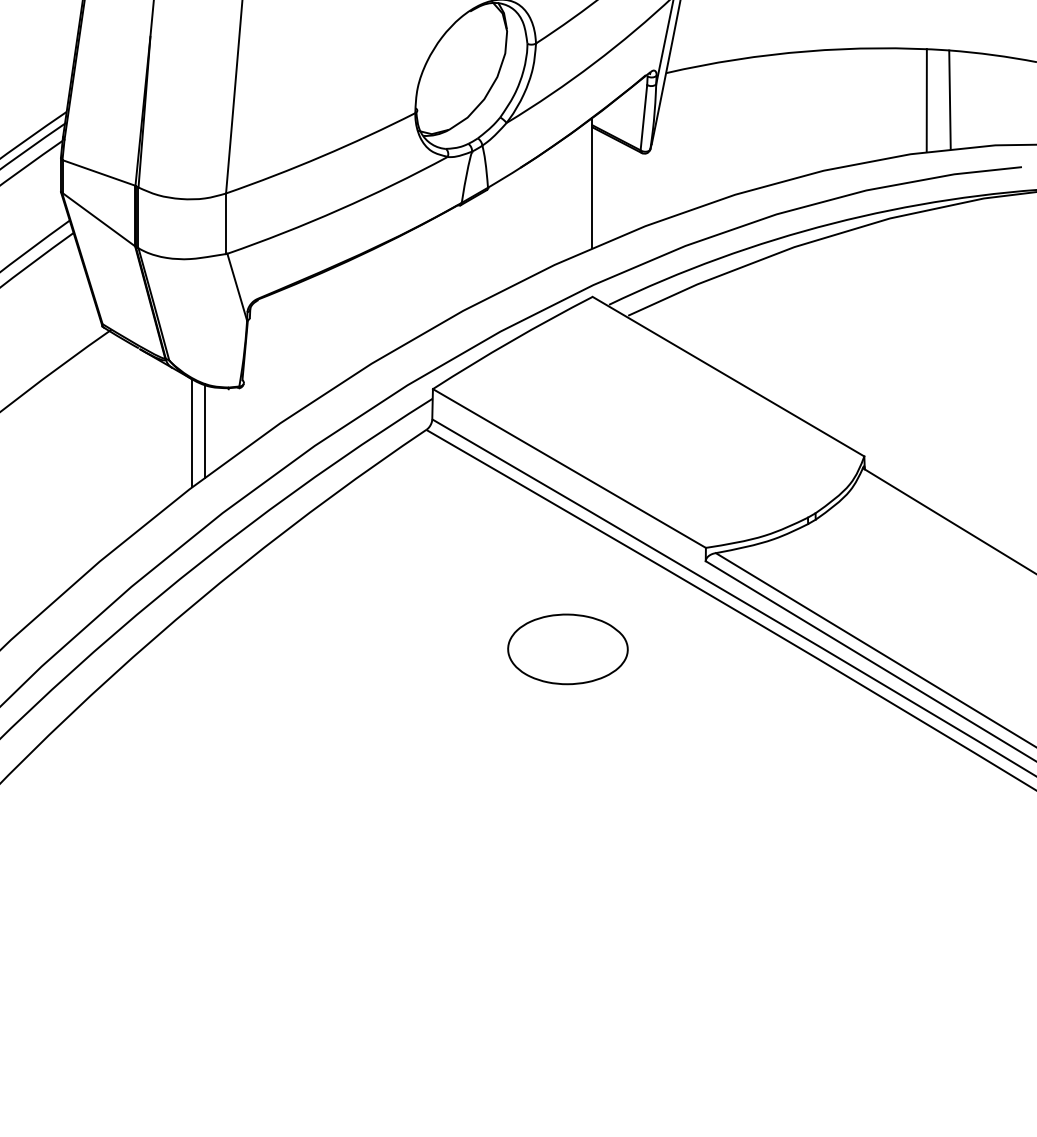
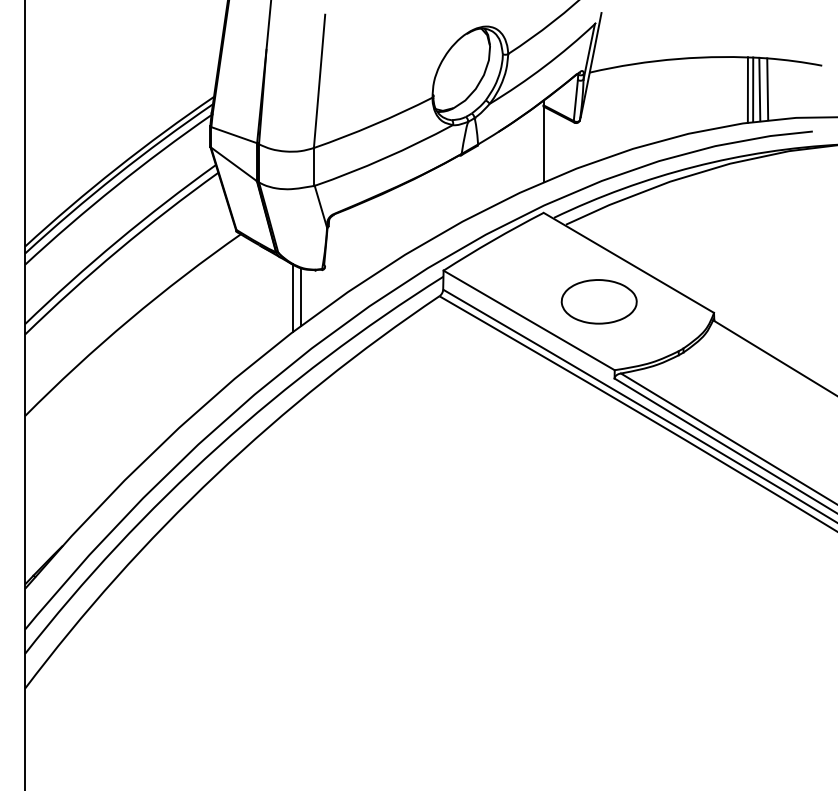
line: (917, 100) -> (747, 89), added
line: (936, 100) -> (759, 89), added
part: (566, 648) -> (598, 301), moved

